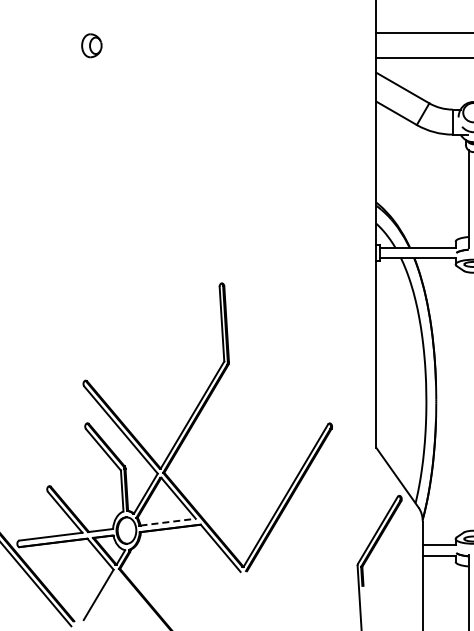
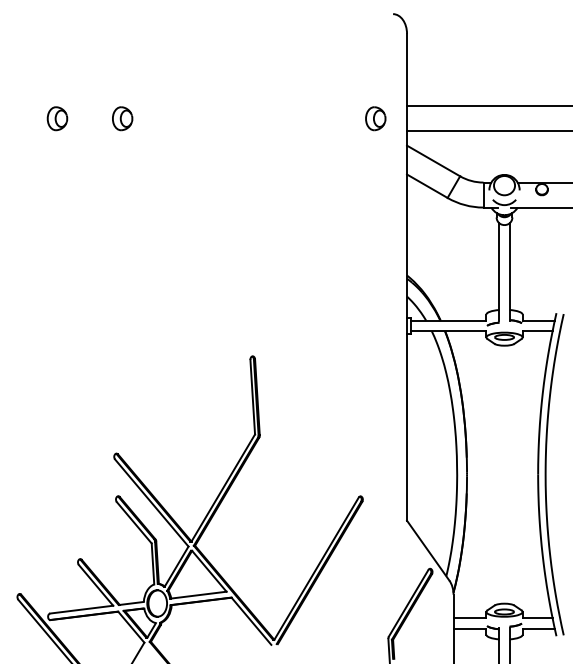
part: (26, 45) -> (57, 118), added
part: (344, 45) -> (375, 118), added
line: (167, 522) -> (198, 595), dashed -> solid

